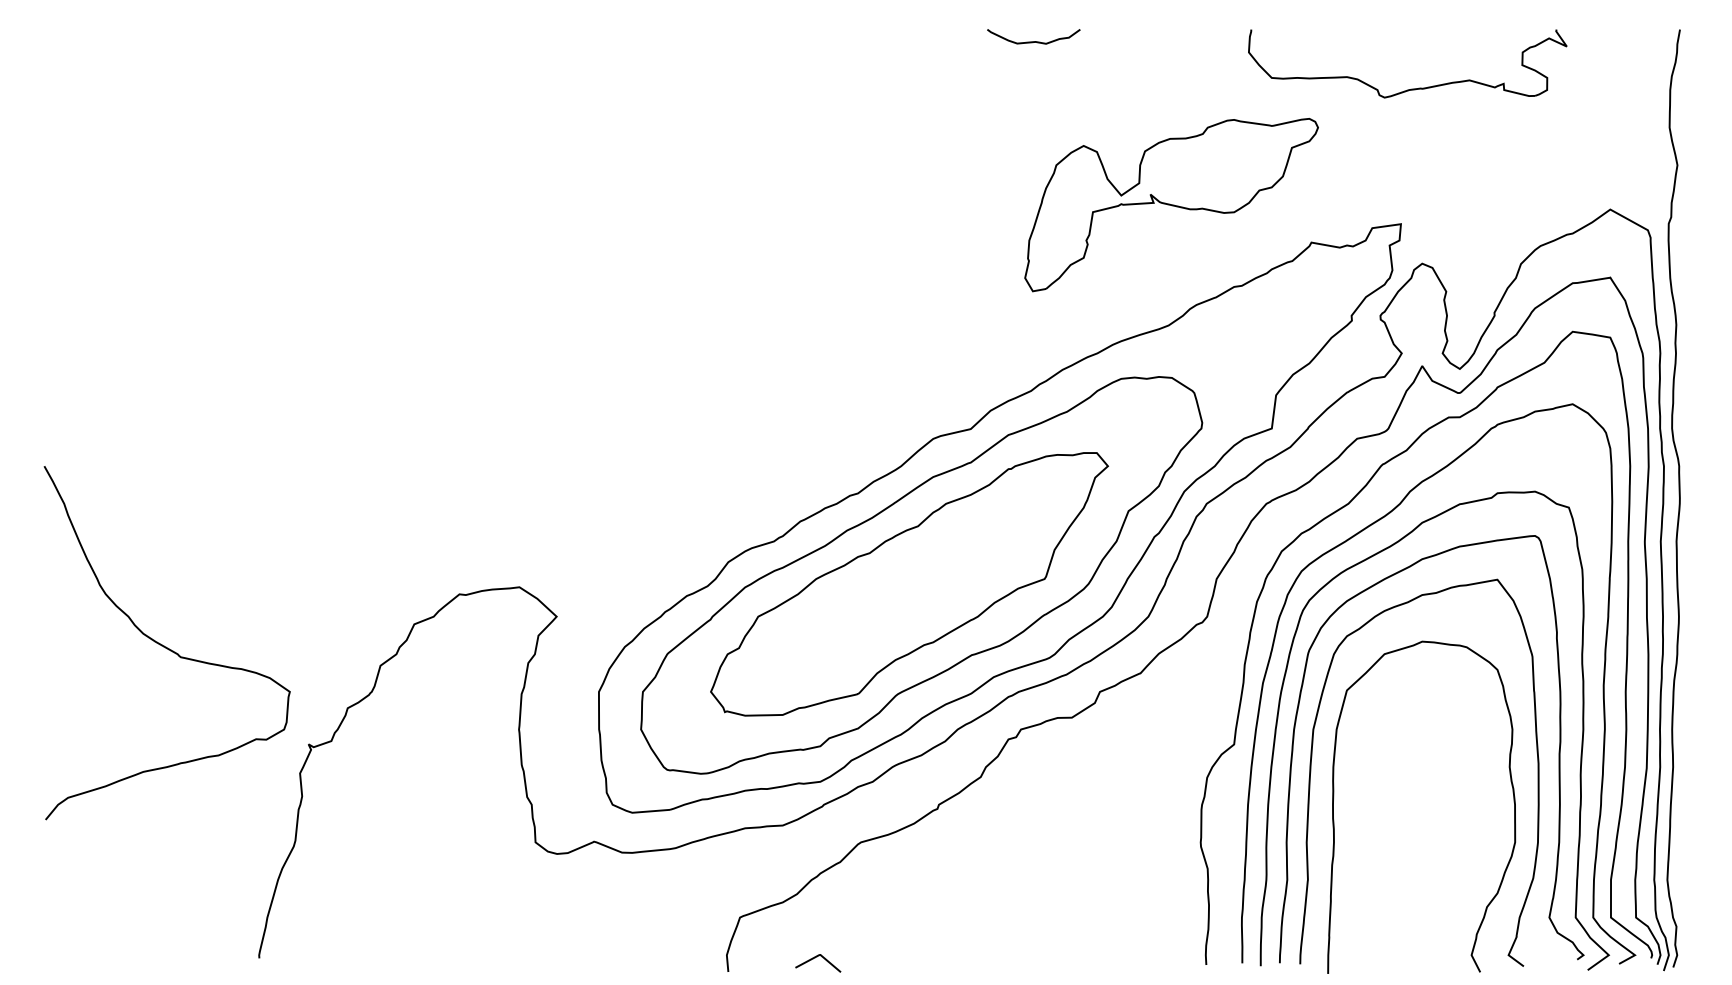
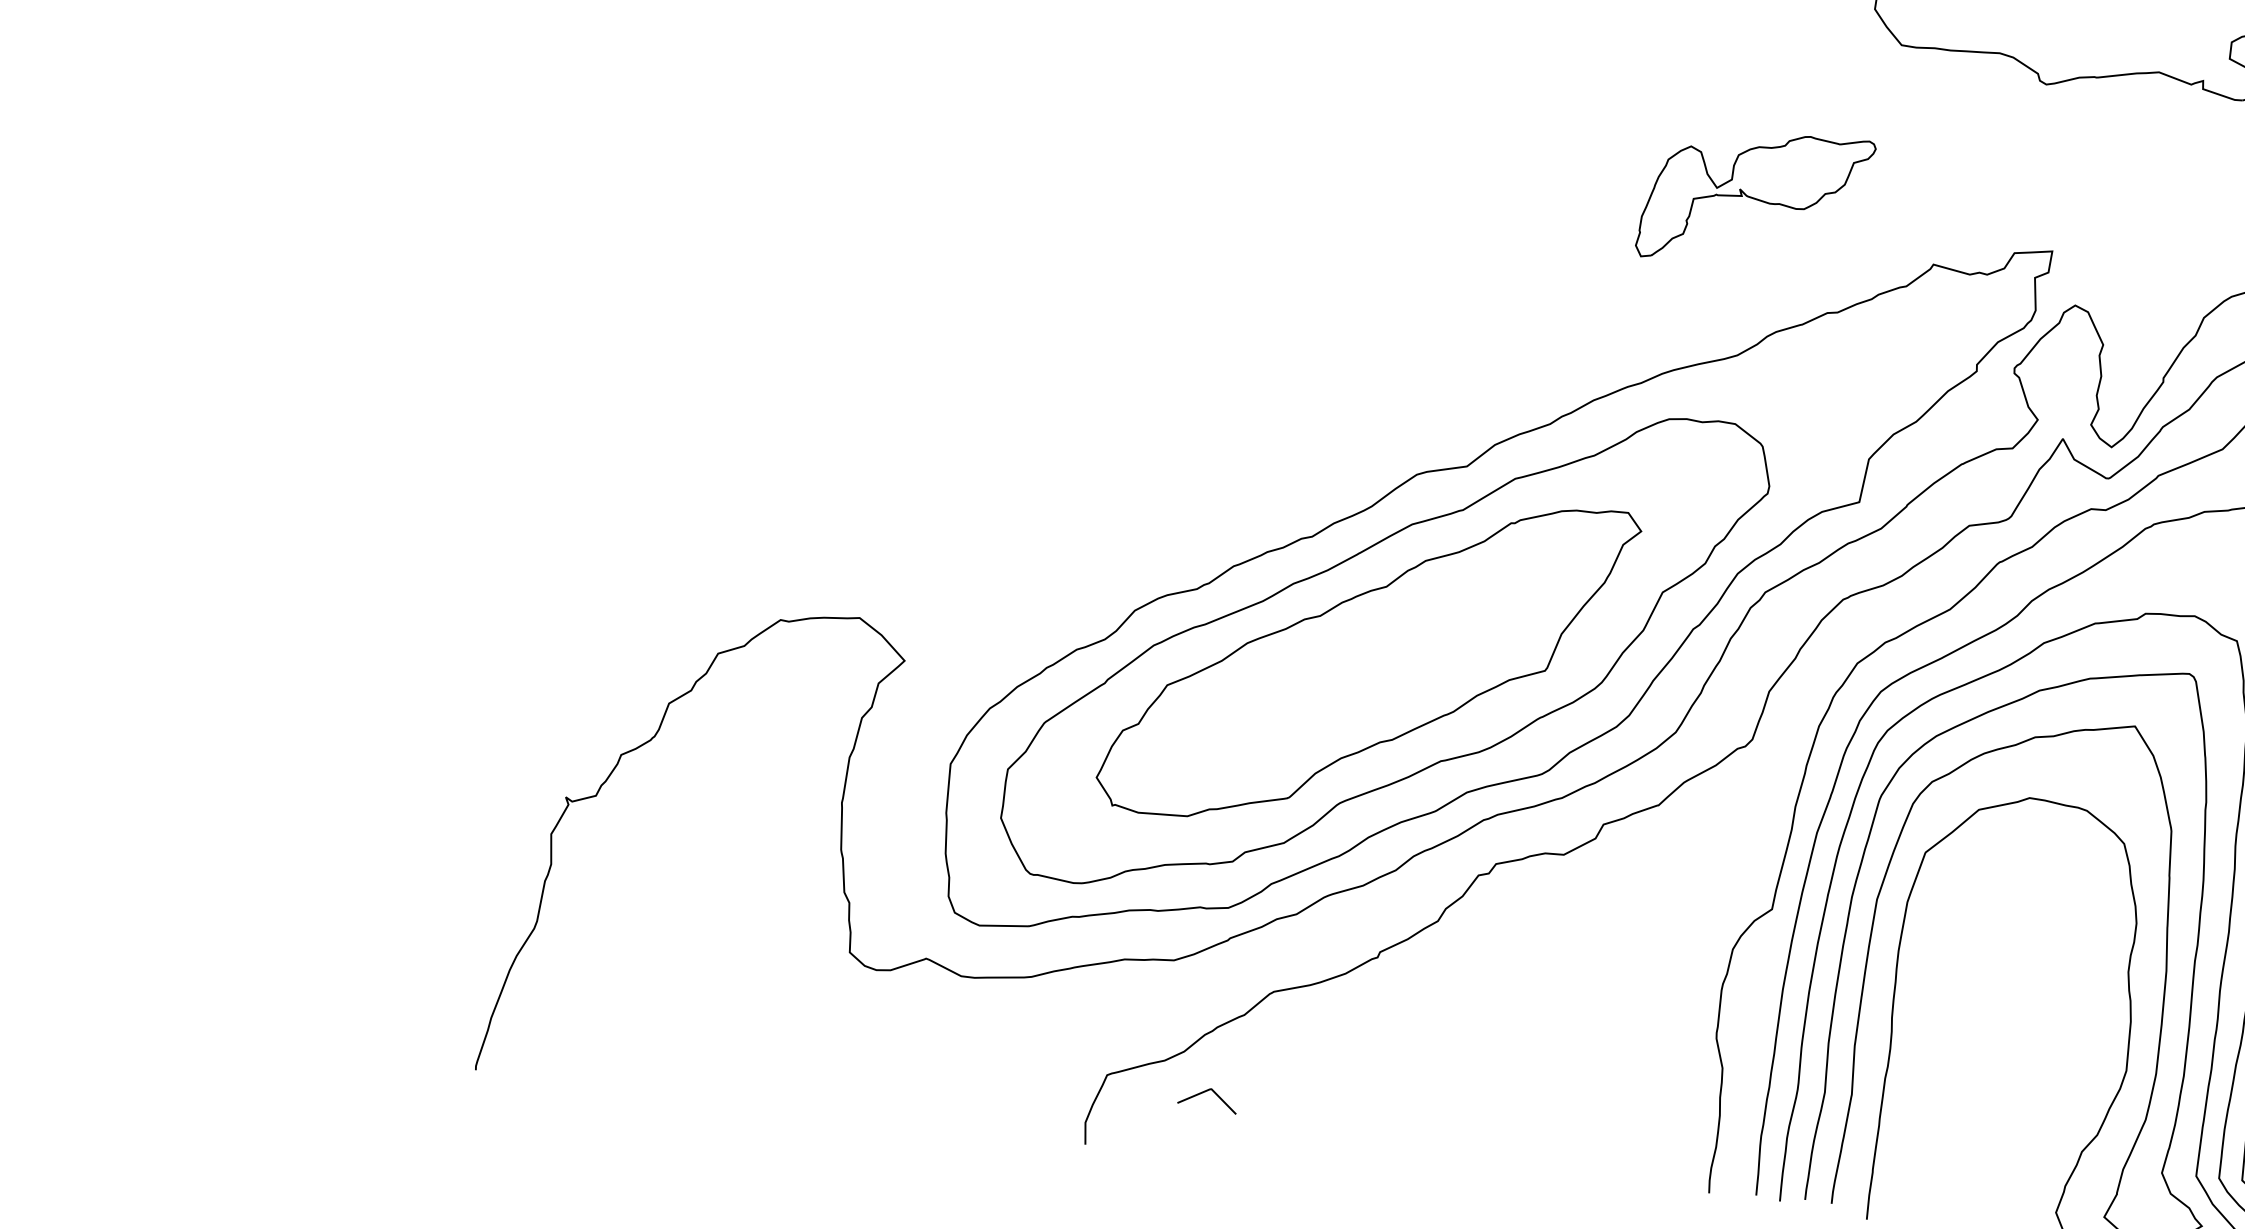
part: (1171, 205) -> (1755, 199), size x0.6
curve: (164, 645) -> (390, 651), removed
curve: (815, 958) -> (1204, 1093), moved

